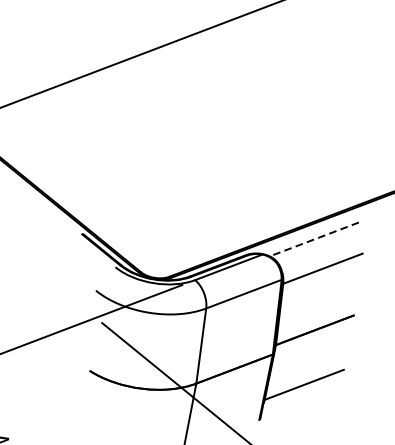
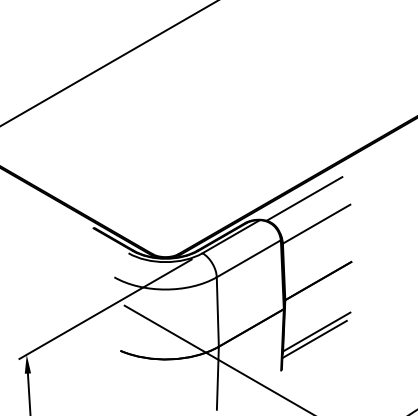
line: (314, 238) -> (304, 198), dashed -> solid
line: (300, 392) -> (314, 339), added

